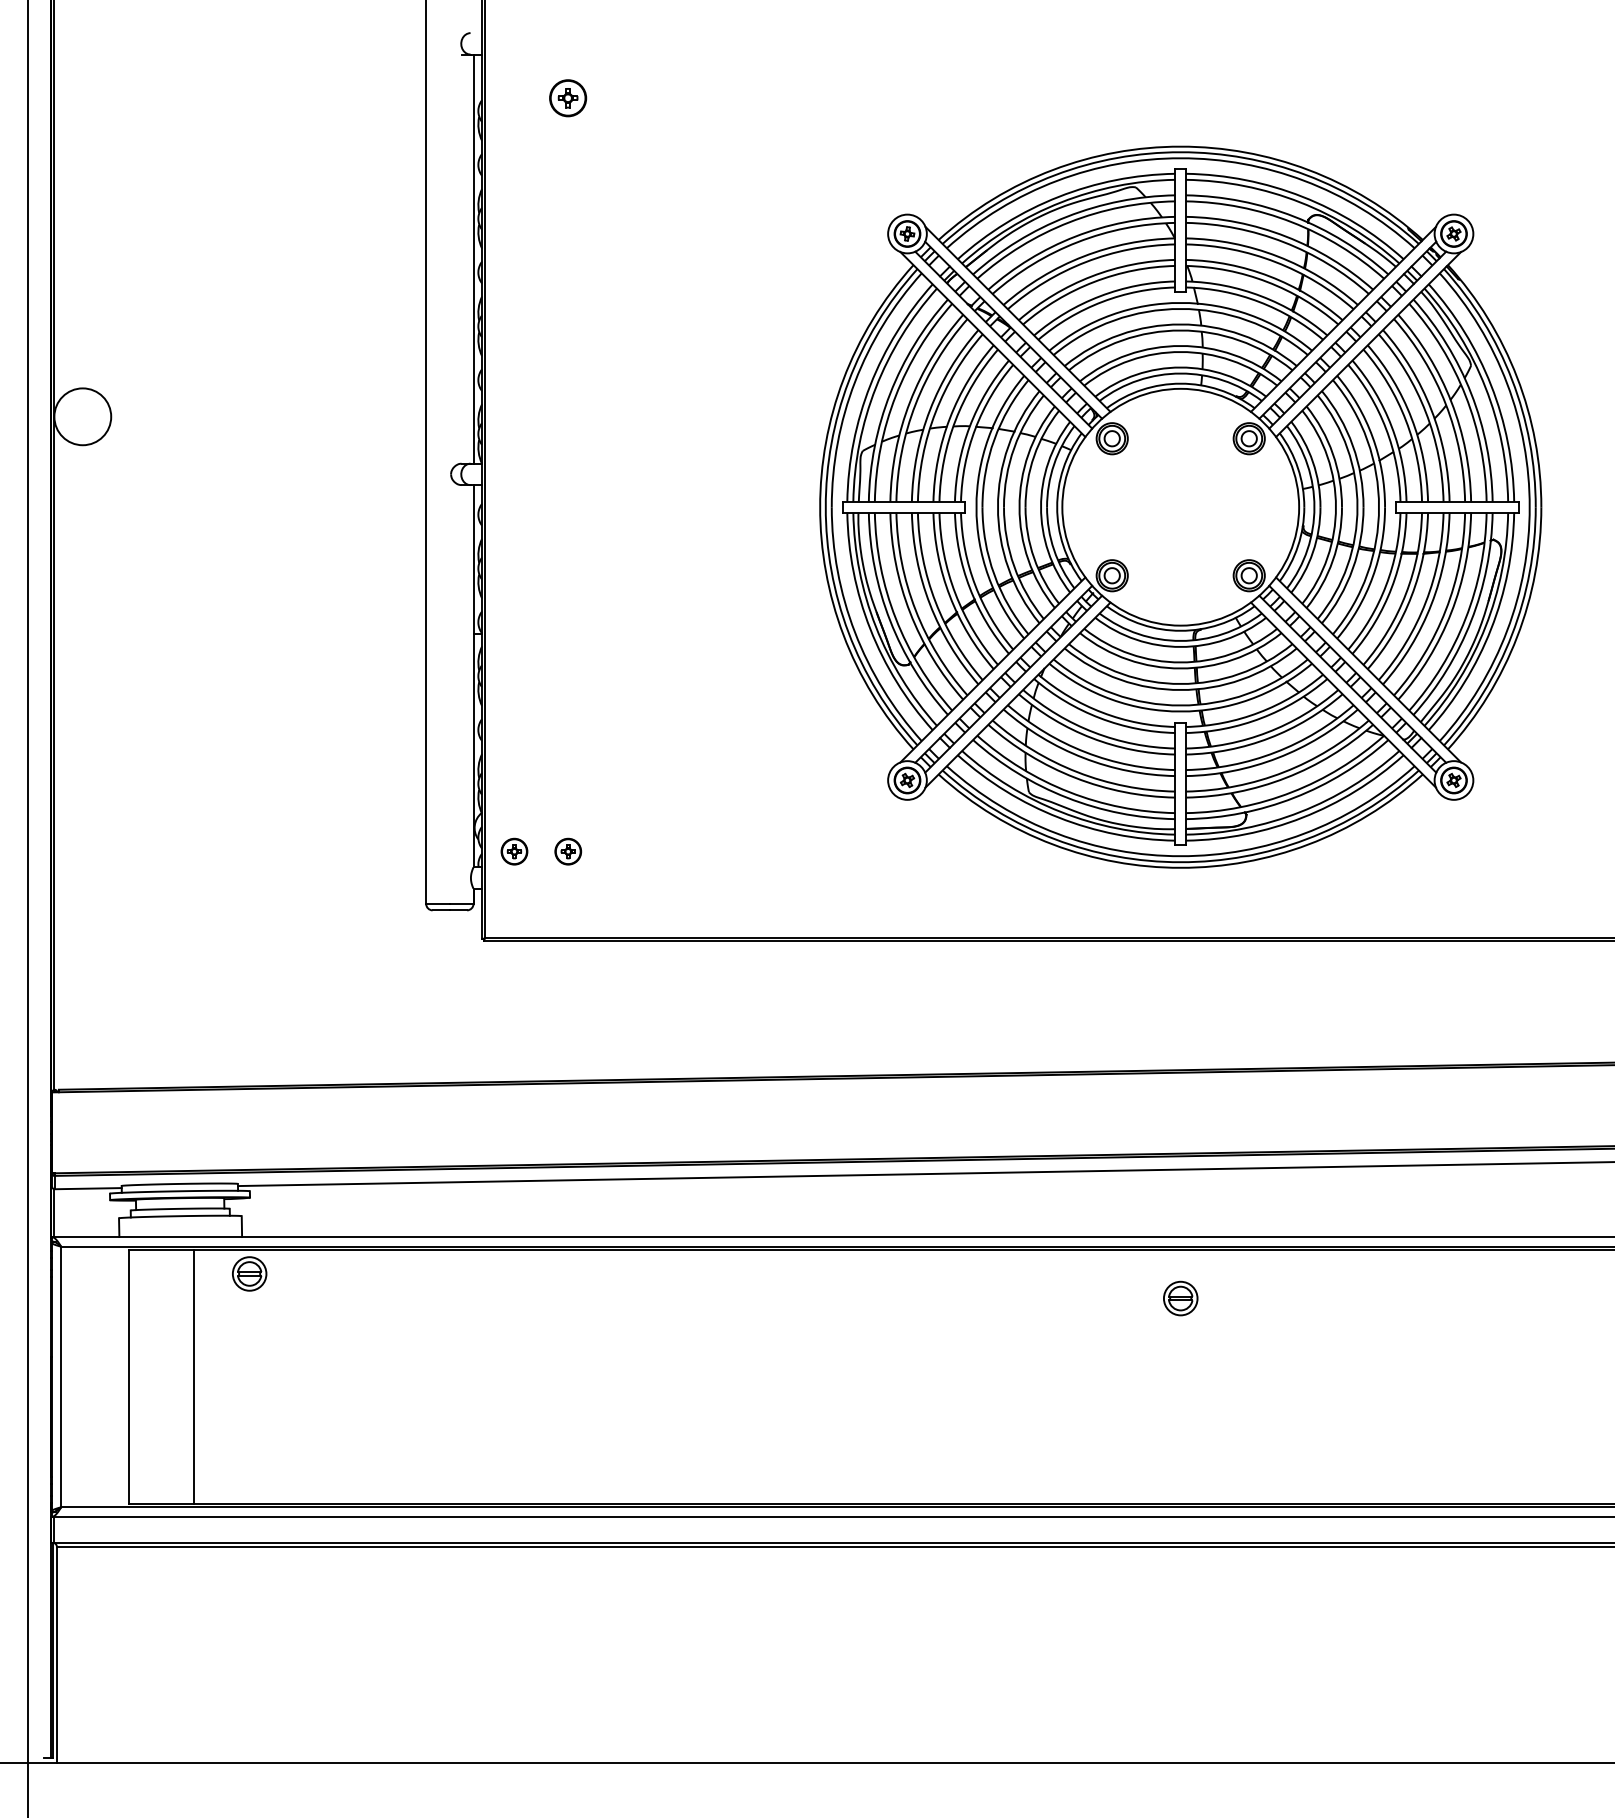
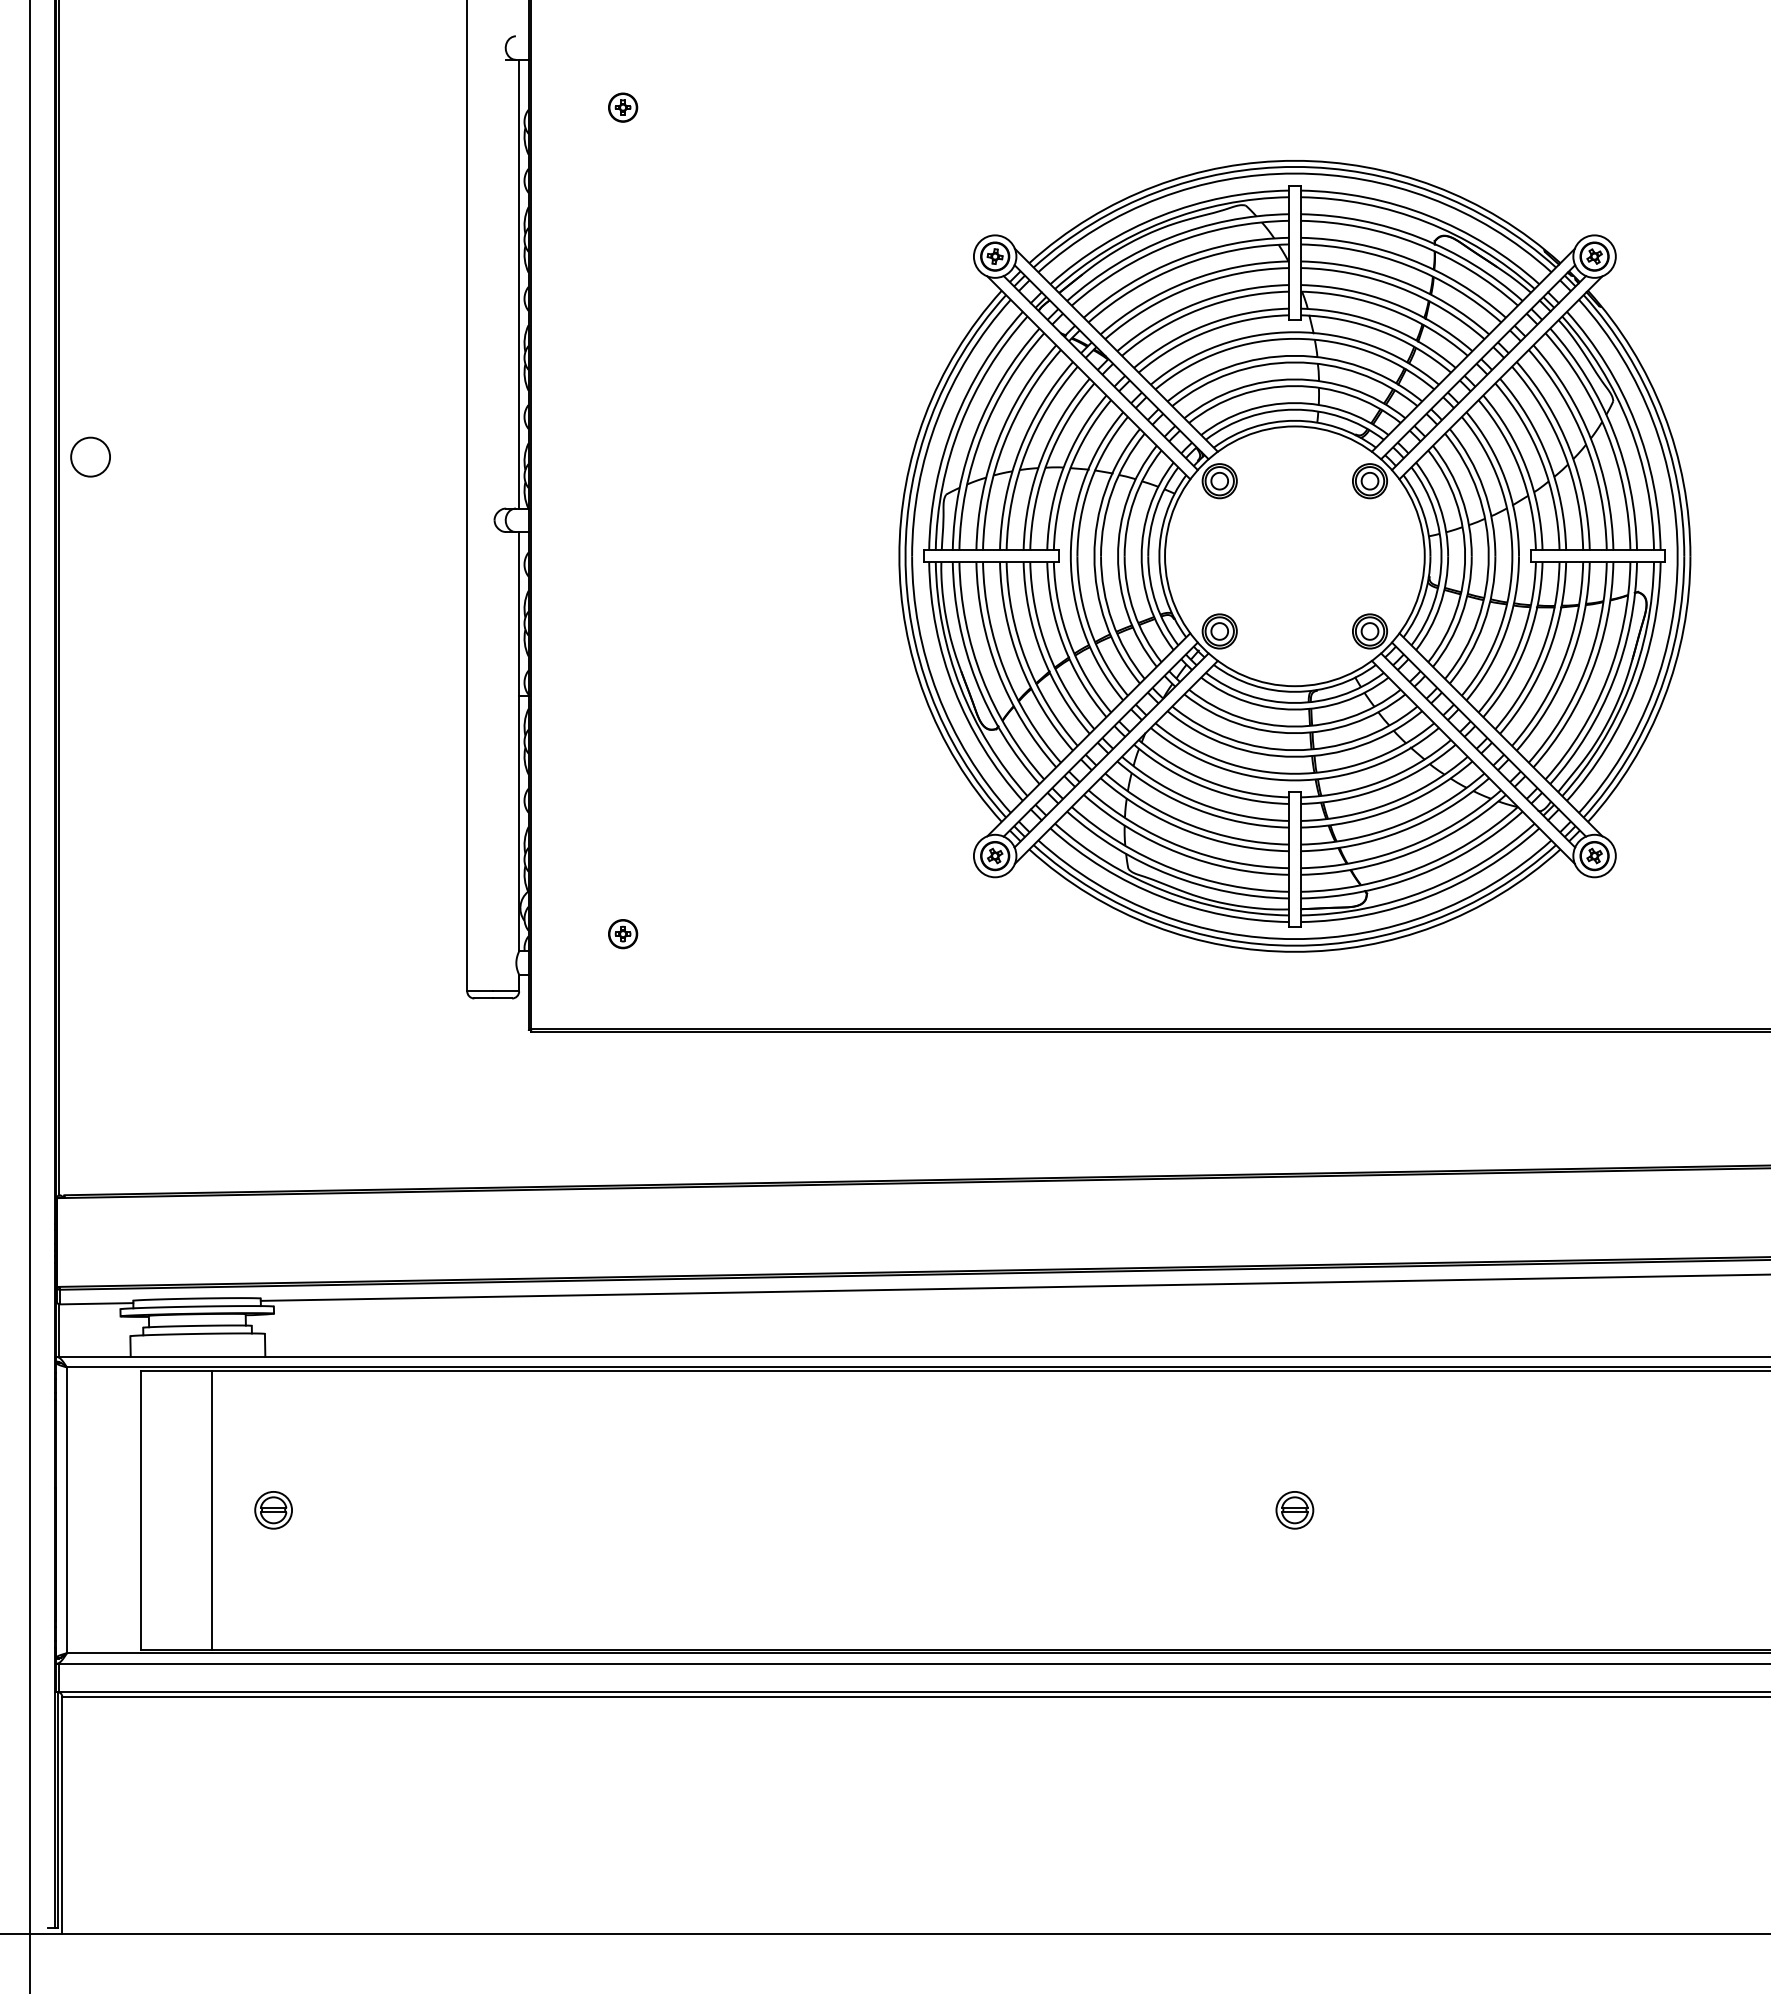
part: (568, 98) -> (623, 107), size x0.71
circle: (82, 416) -> (90, 456), size x0.62
part: (514, 852) -> (564, 934), removed
part: (249, 1274) -> (273, 1510), moved
part: (1180, 1298) -> (1294, 1510), moved

